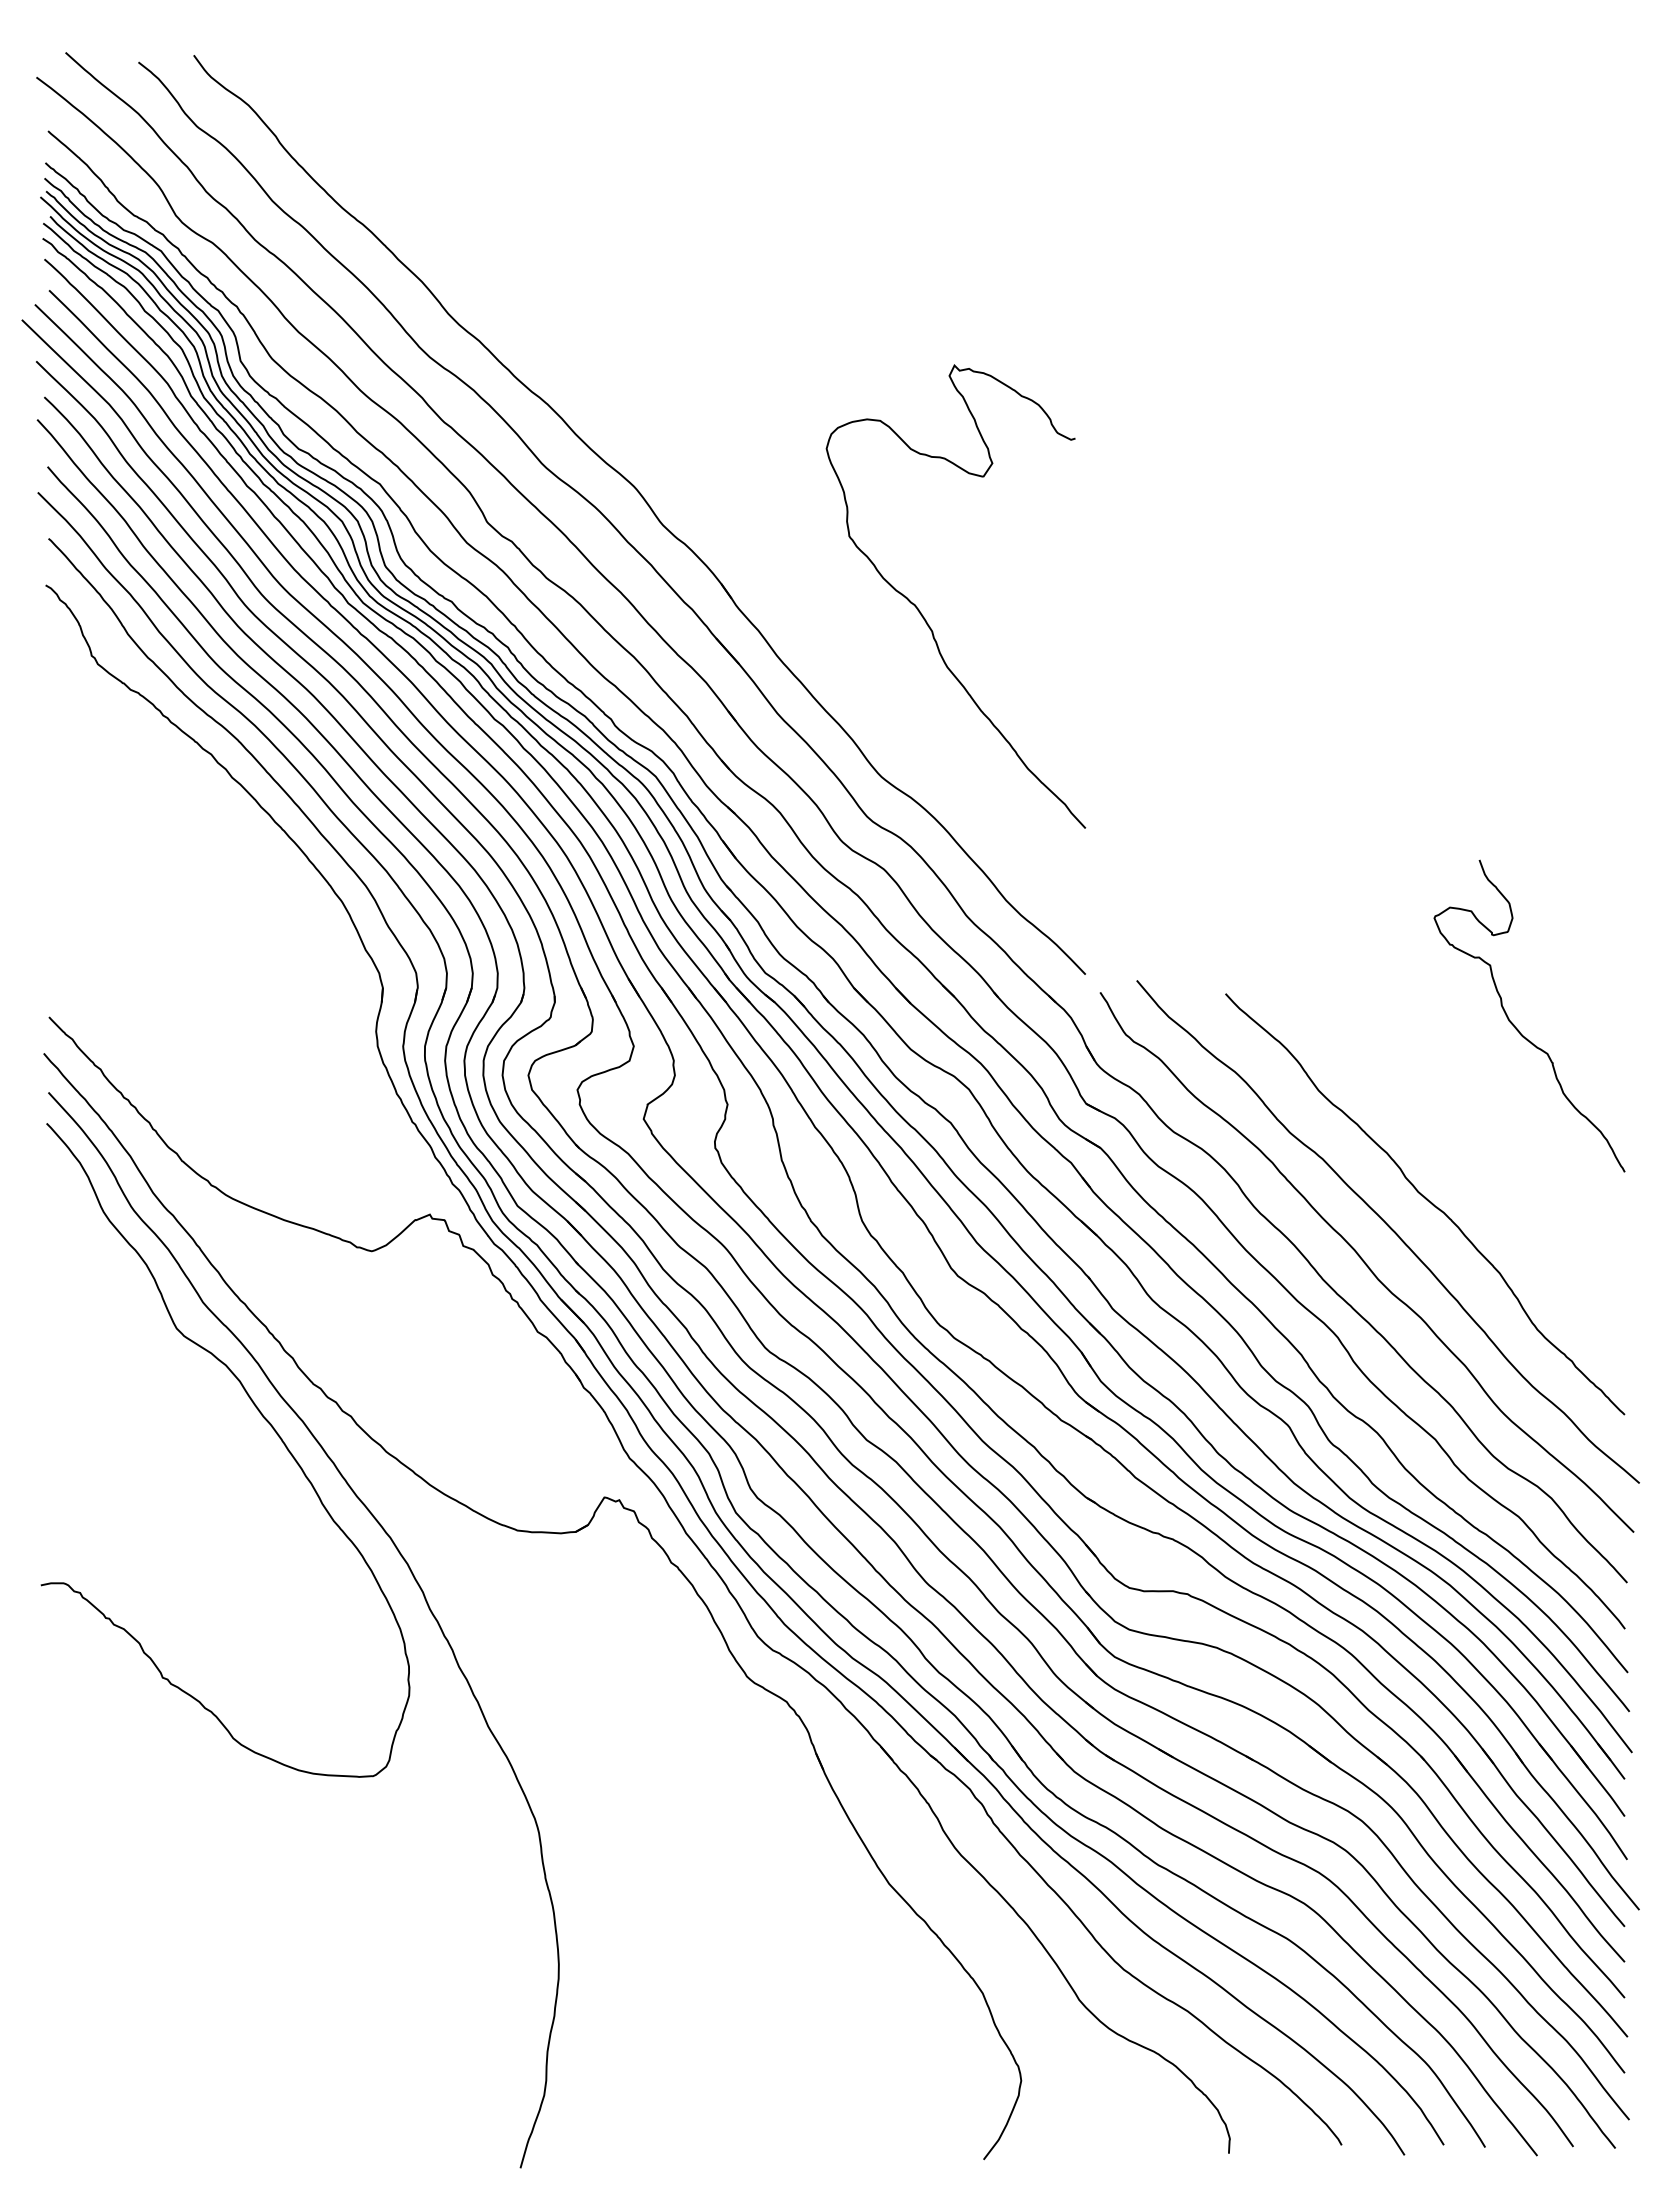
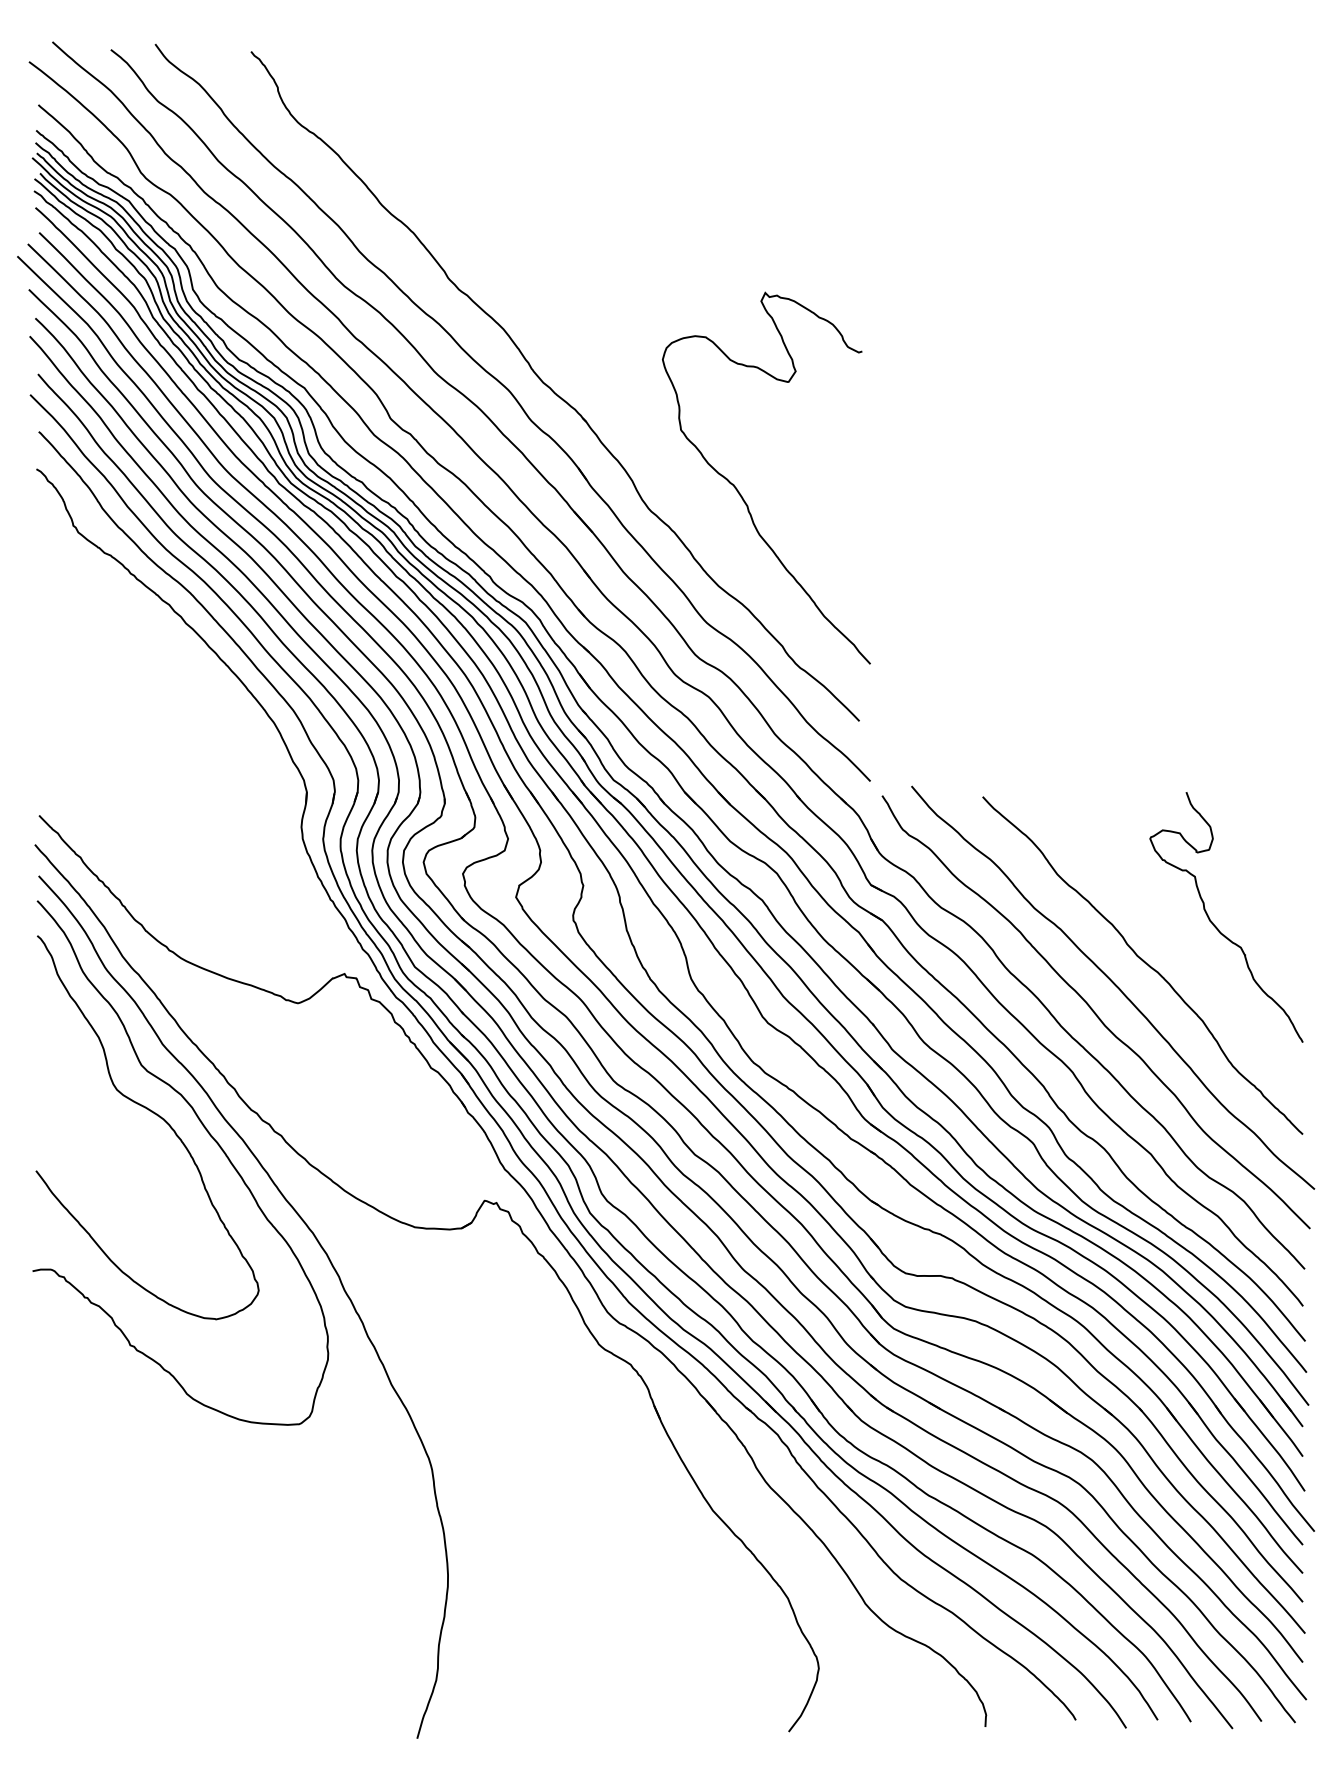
part: (692, 481) -> (555, 385), added
curve: (1514, 1024) -> (1214, 924), moved
curve: (194, 1390) -> (155, 1114), added

